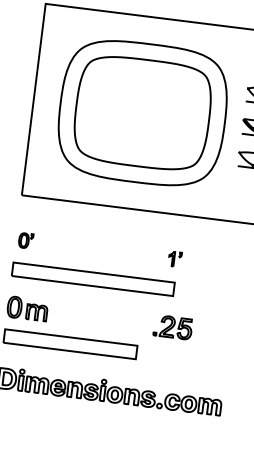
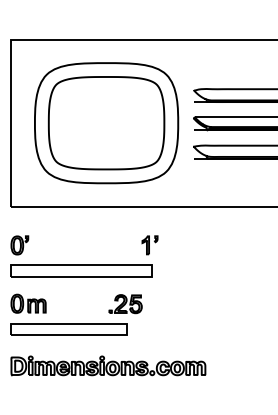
part: (25, 240) -> (19, 245), size x1.43
part: (174, 259) -> (149, 245), size x1.43
part: (172, 327) -> (125, 304), moved

